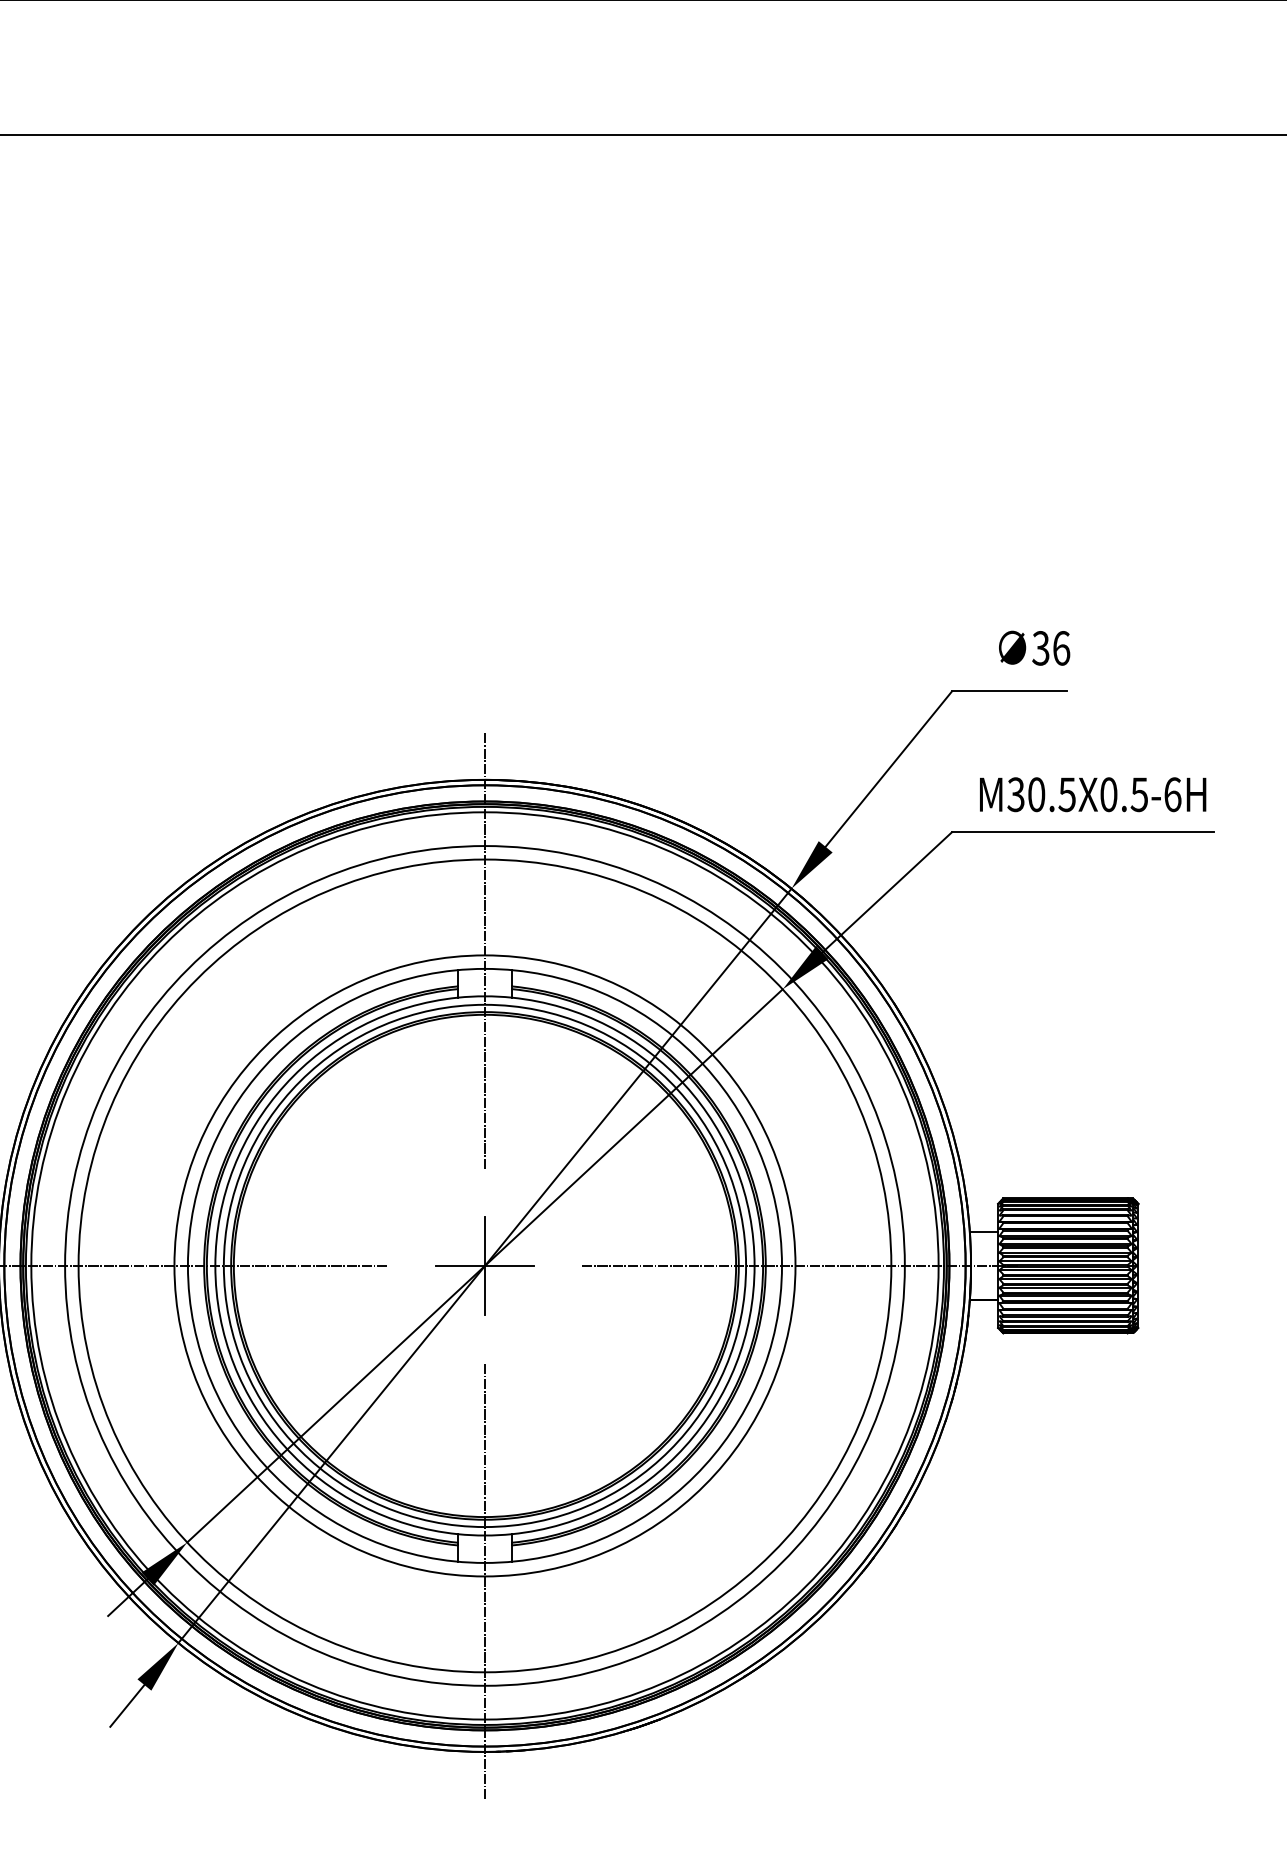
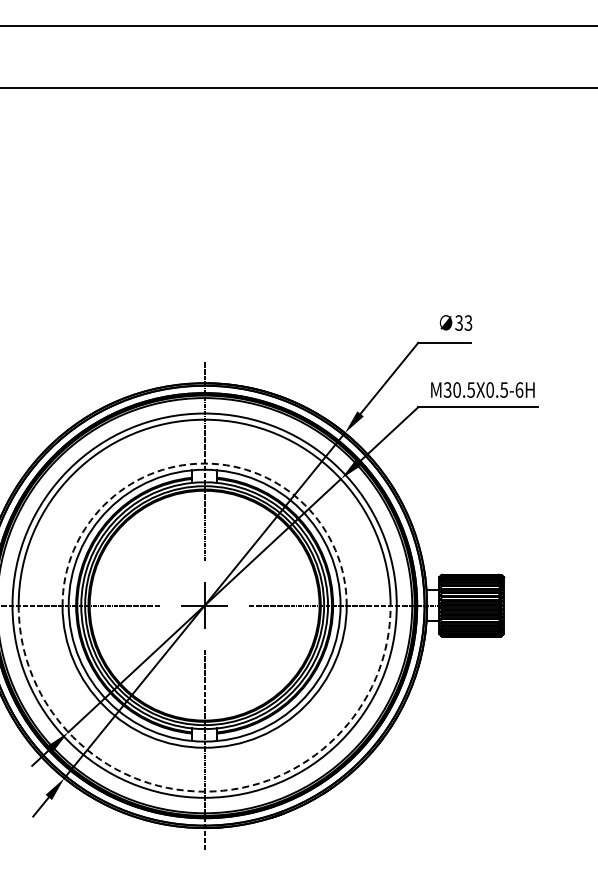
text: (1061, 647) -> (468, 322), 36 -> 33
arc: (484, 955) -> (204, 463), solid -> dashed
arc: (484, 1671) -> (204, 791), solid -> dashed

